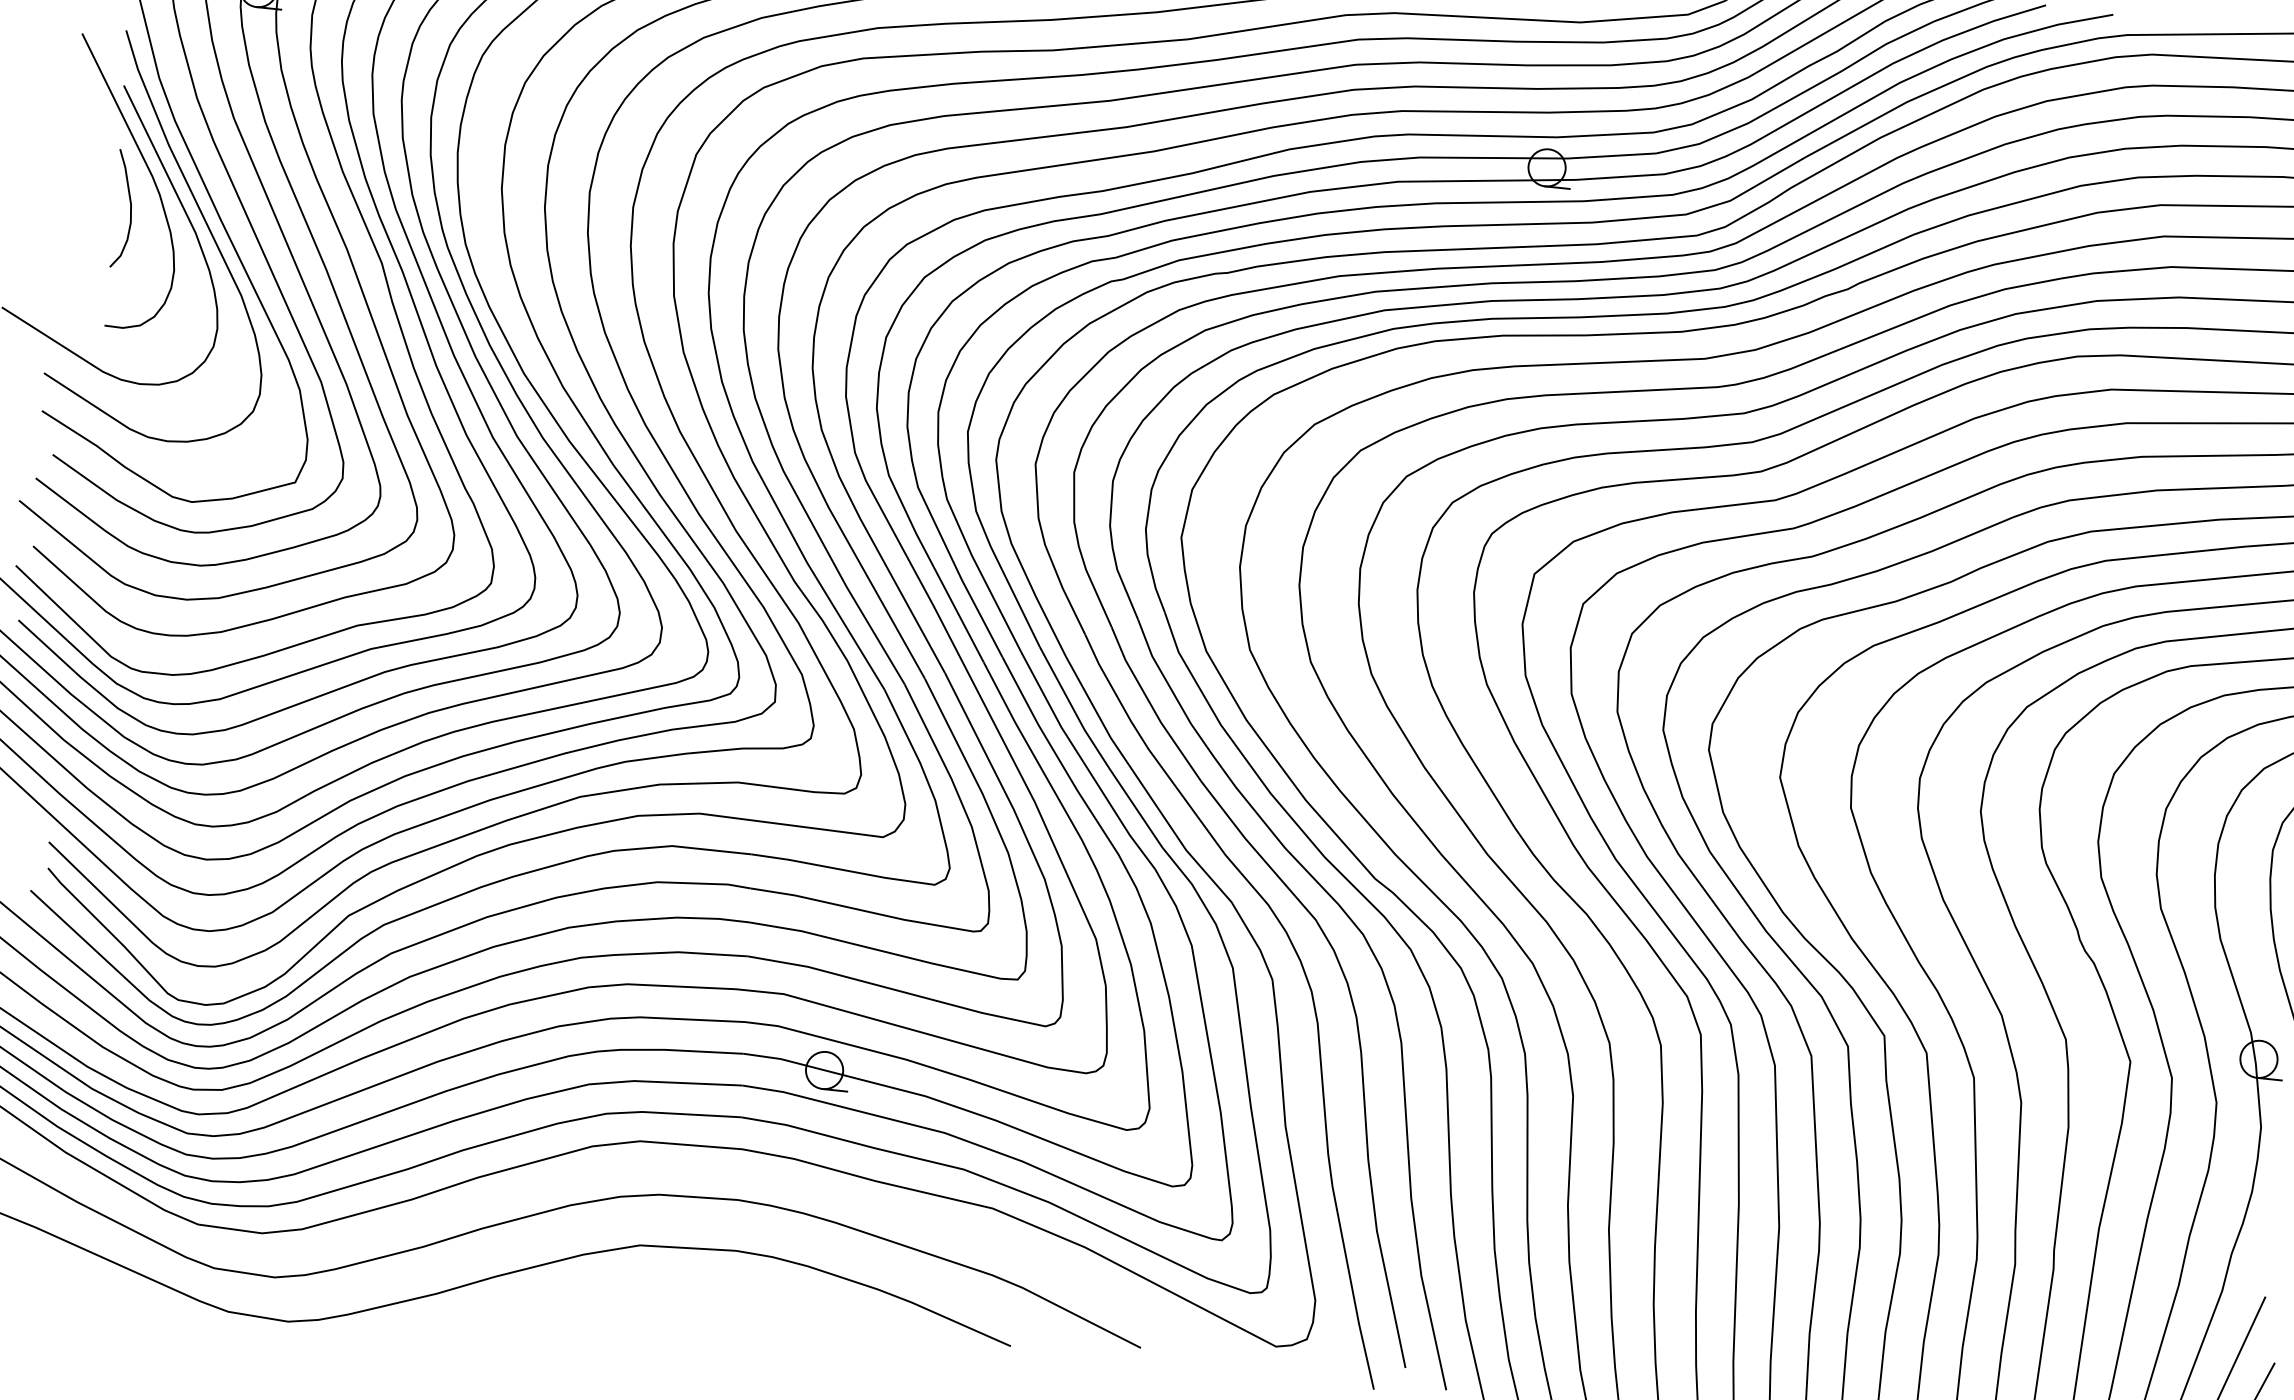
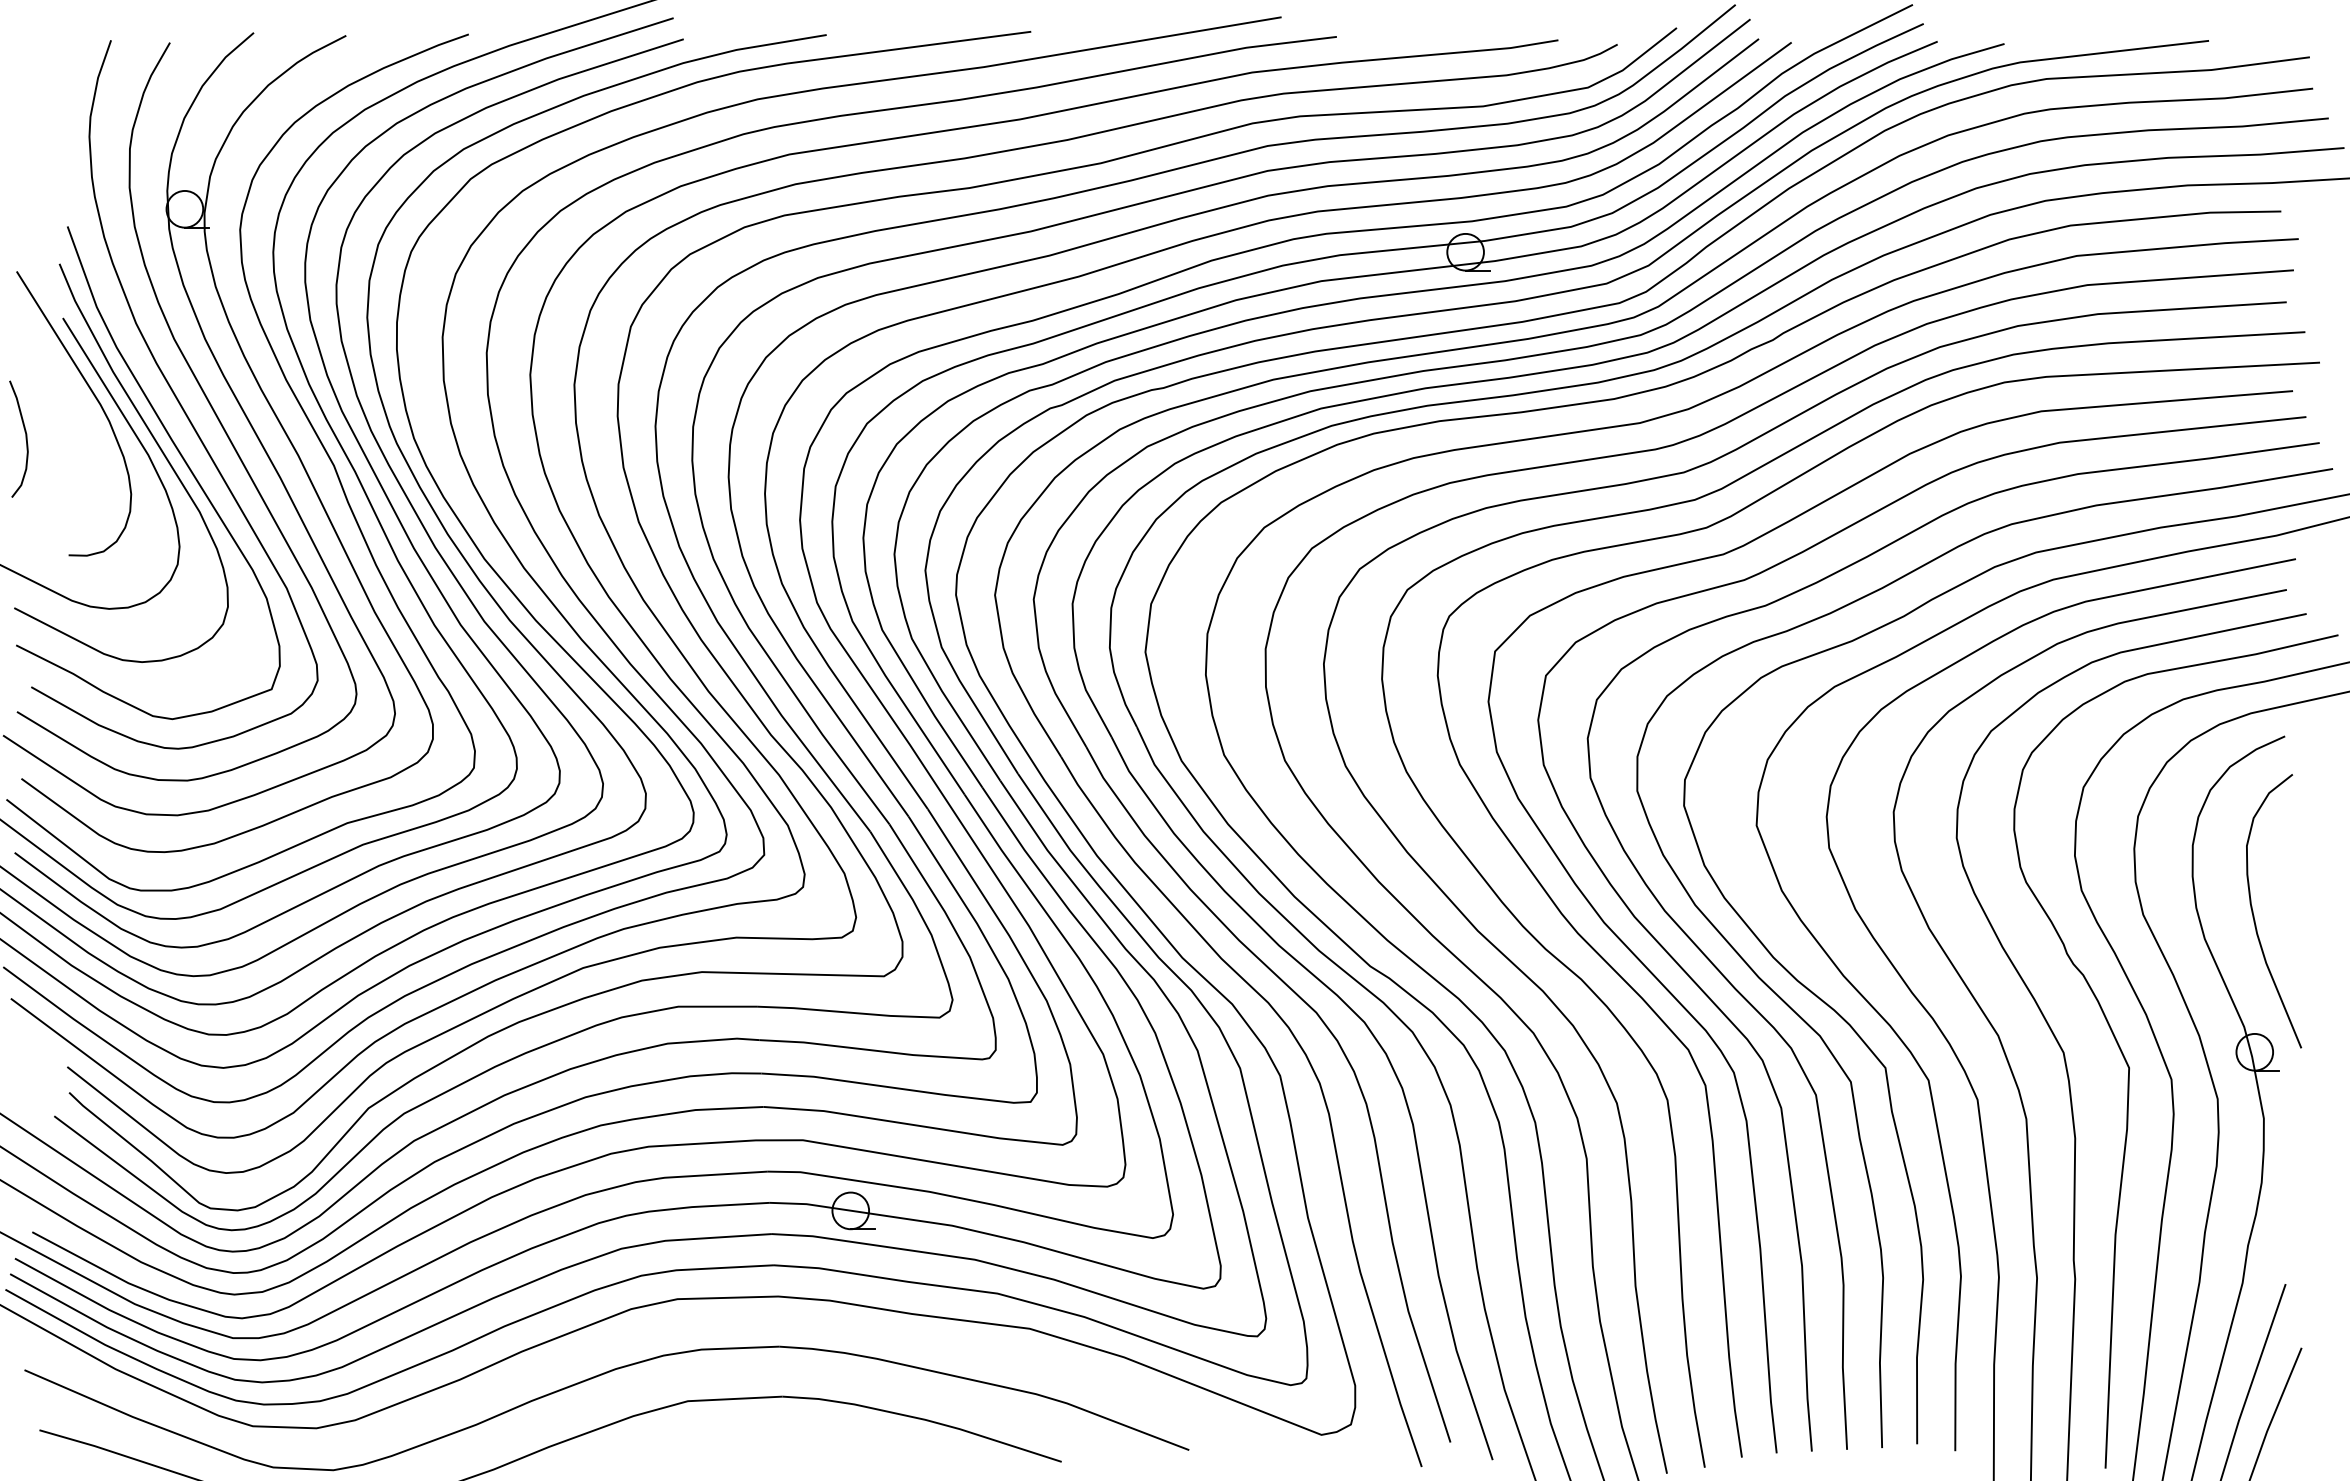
curve: (129, 209) -> (25, 438), moved

